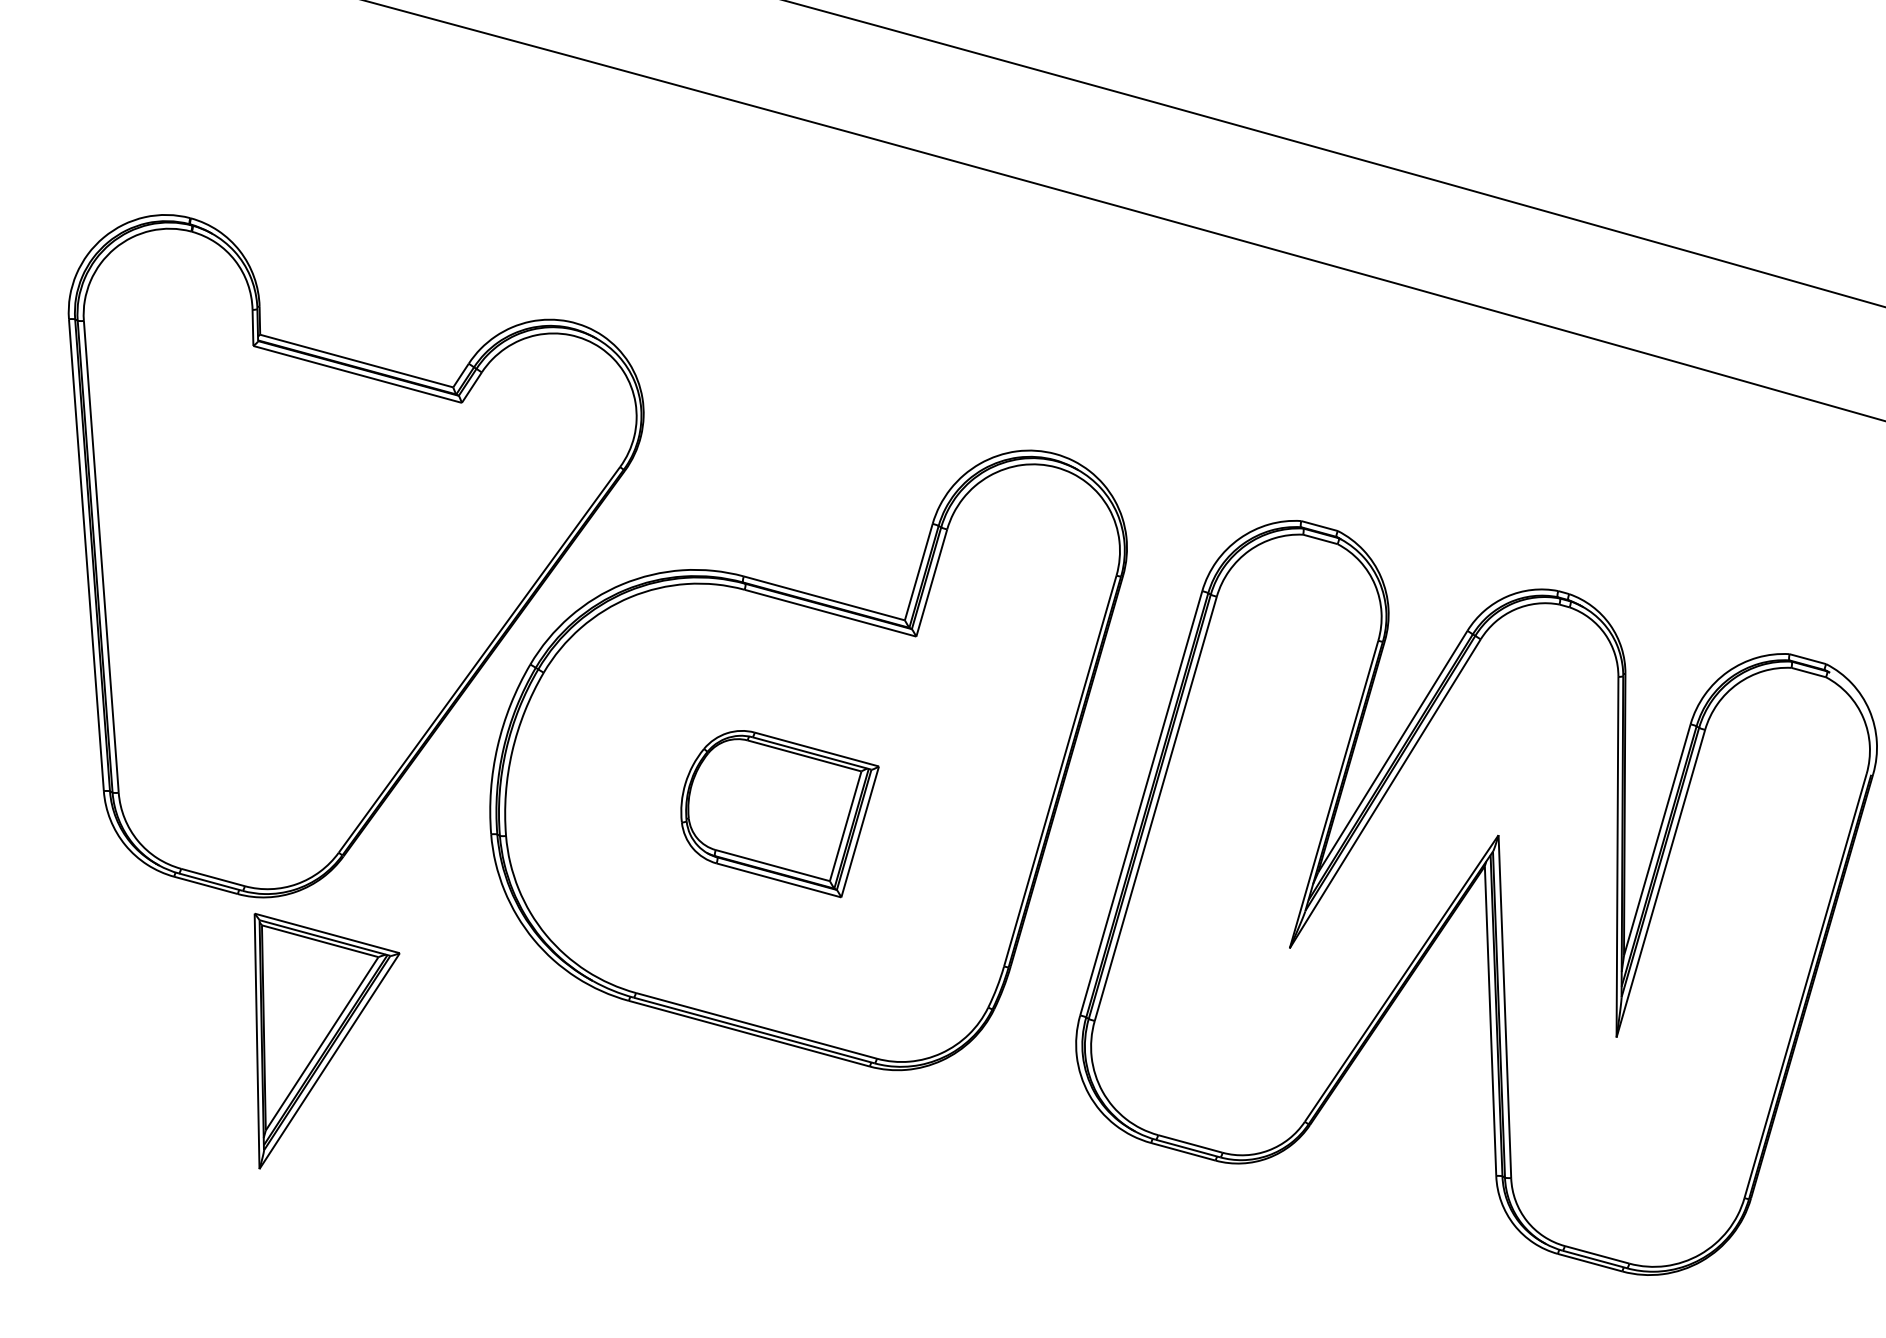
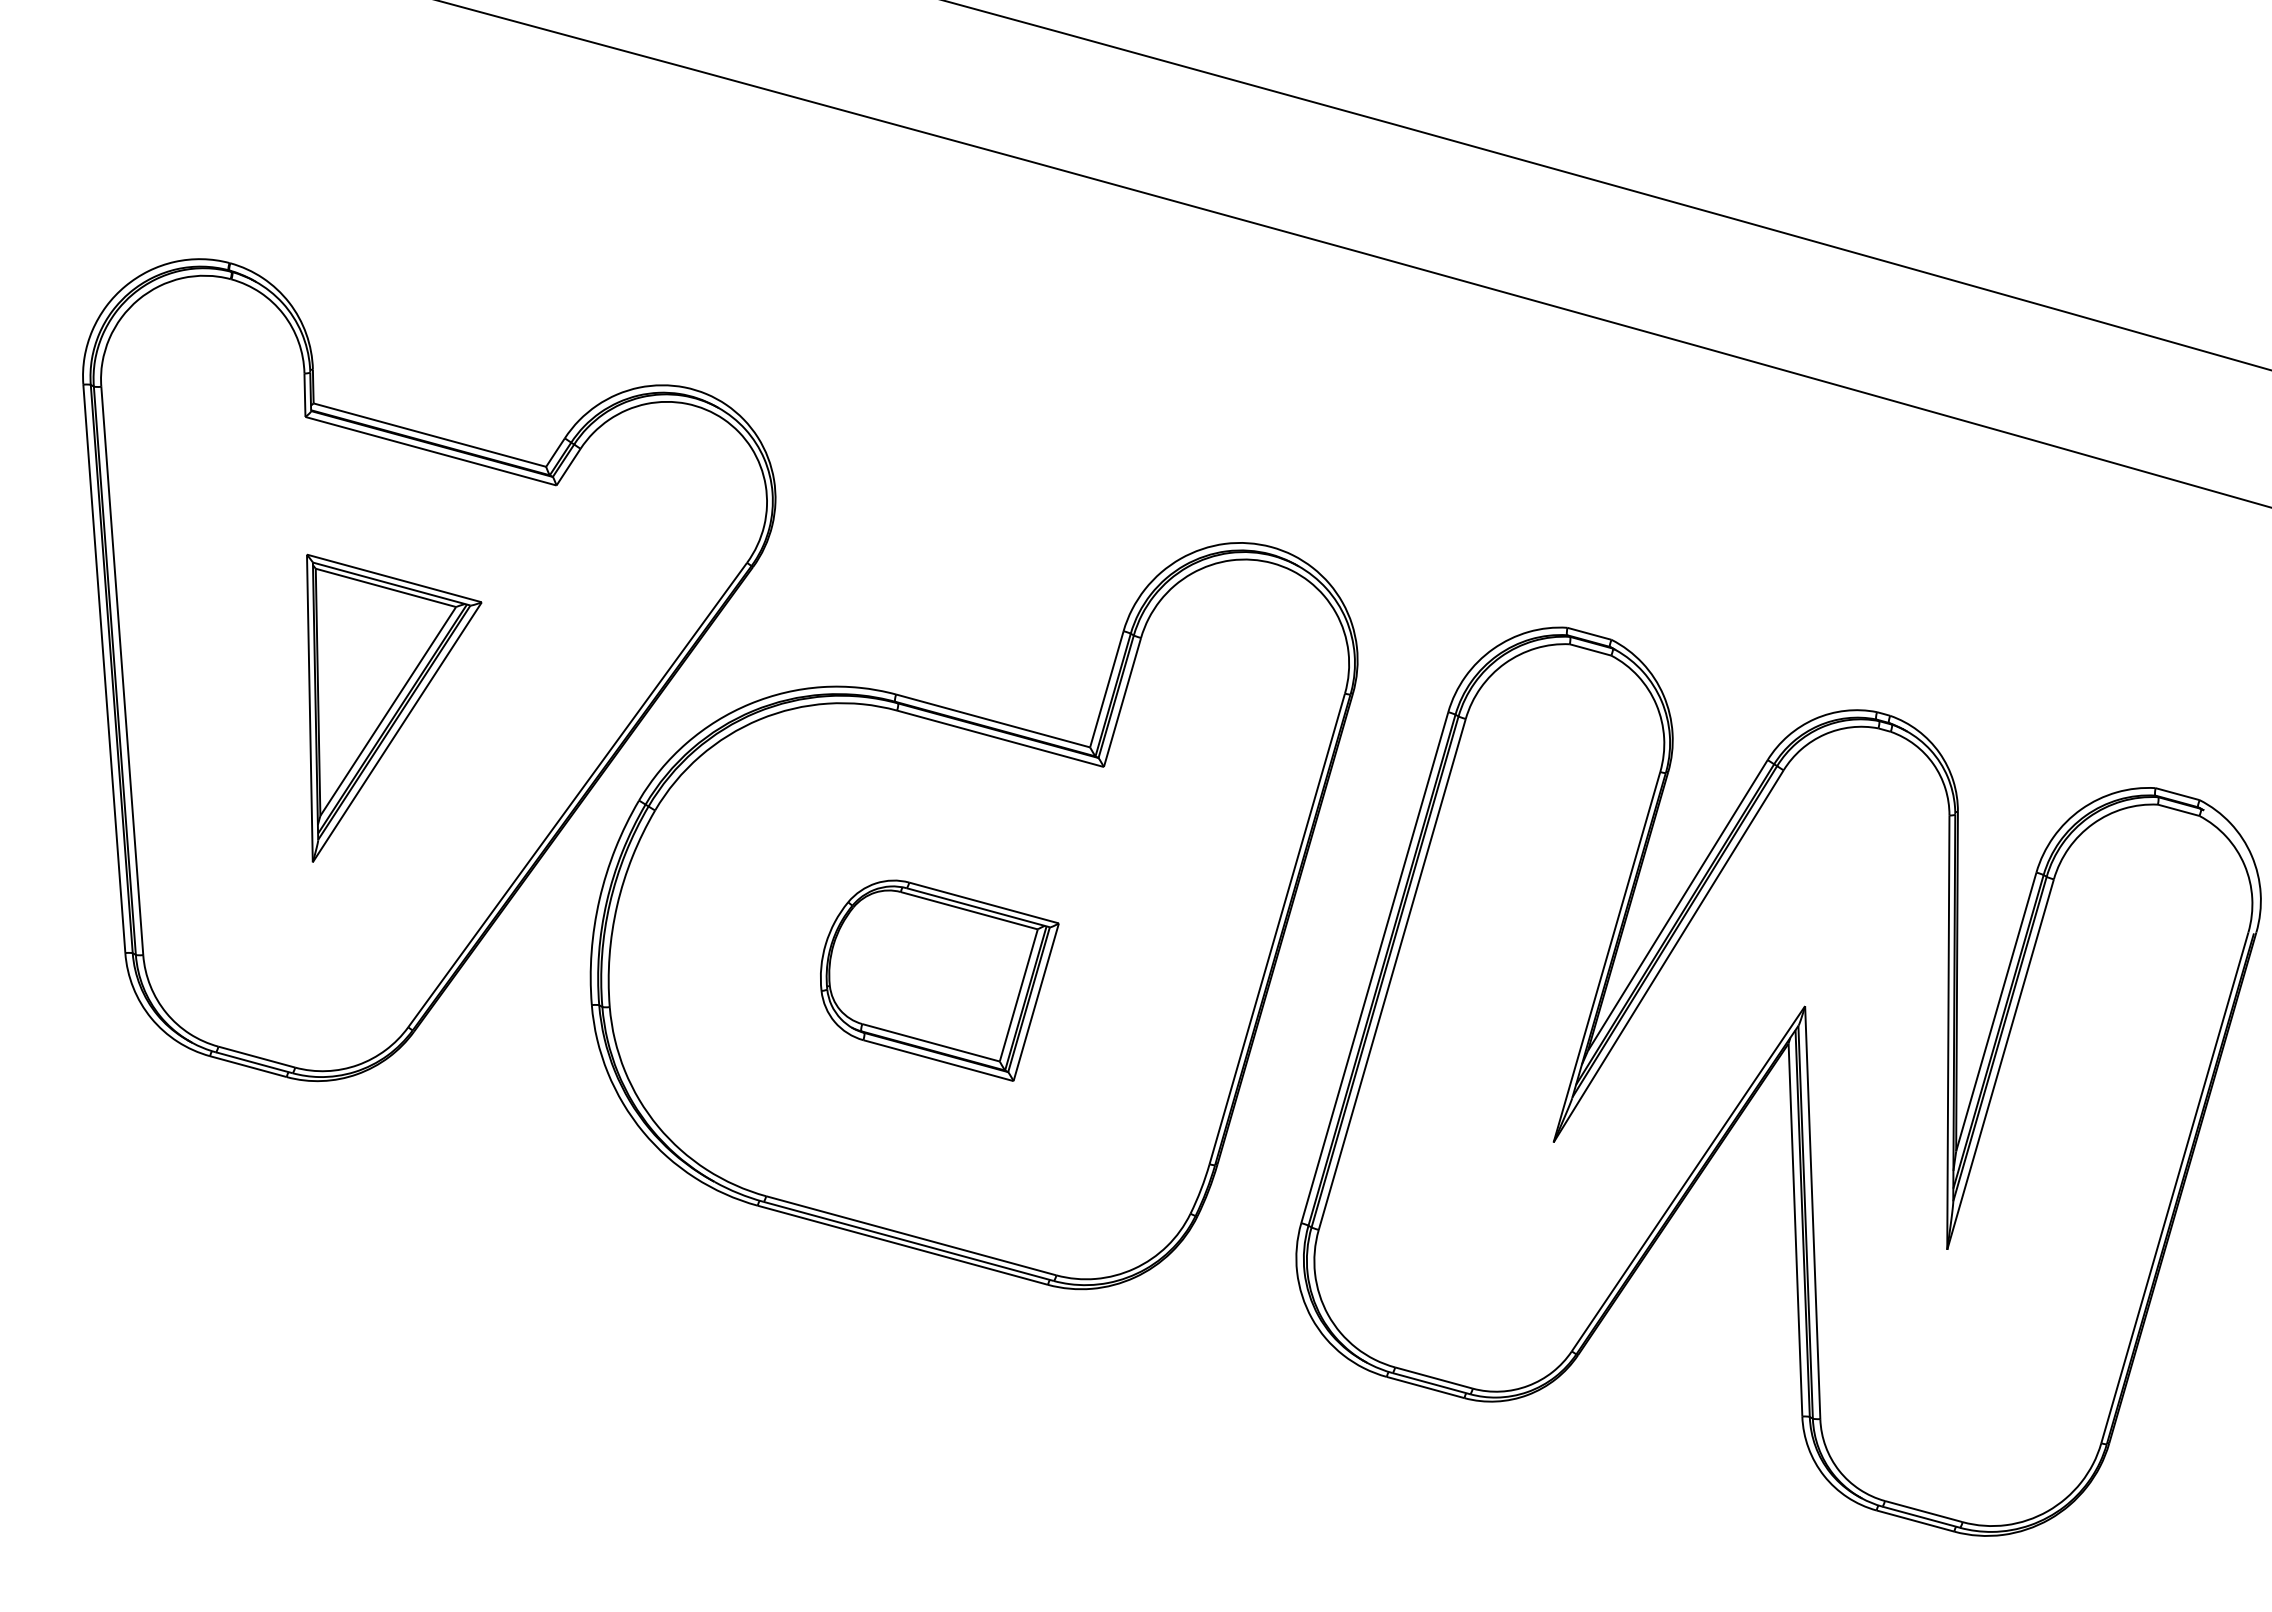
part: (327, 1040) -> (394, 707), moved

